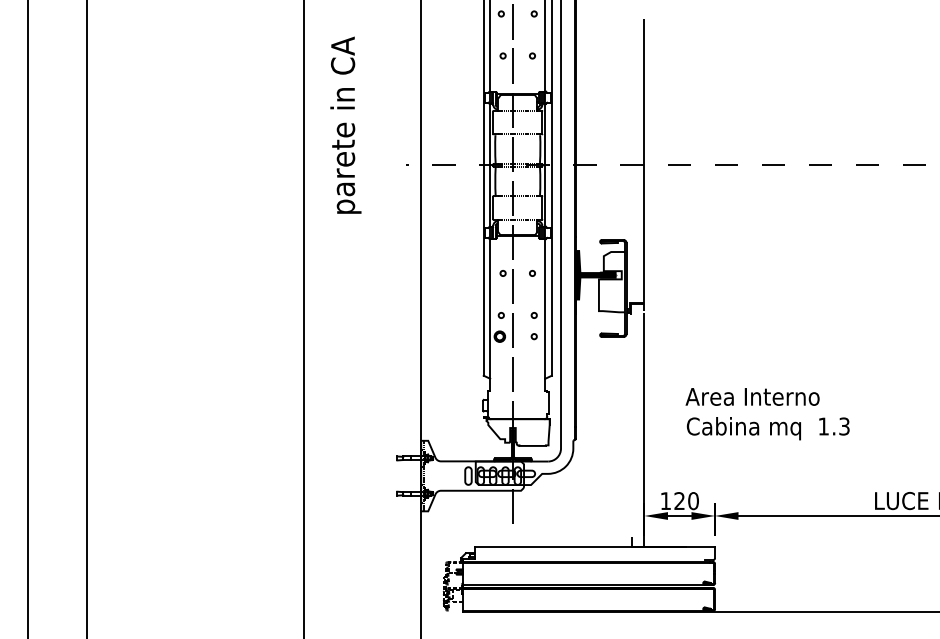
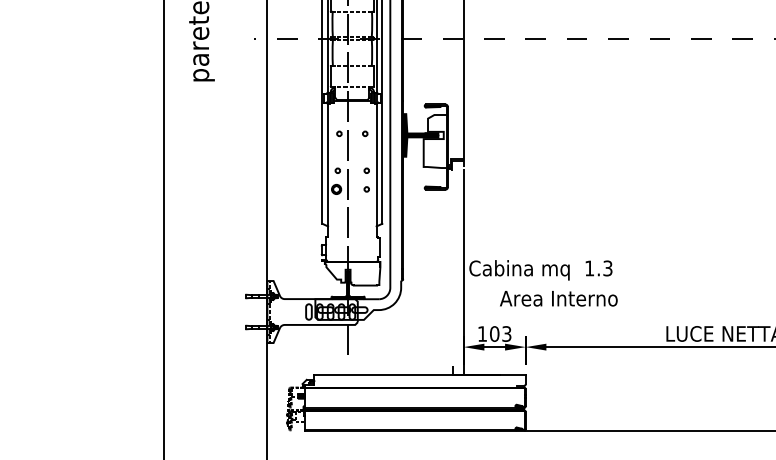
text: (752, 396) -> (558, 298), moved
text: (767, 428) -> (540, 270), moved
text: (686, 501) -> (500, 334), 120 -> 103

